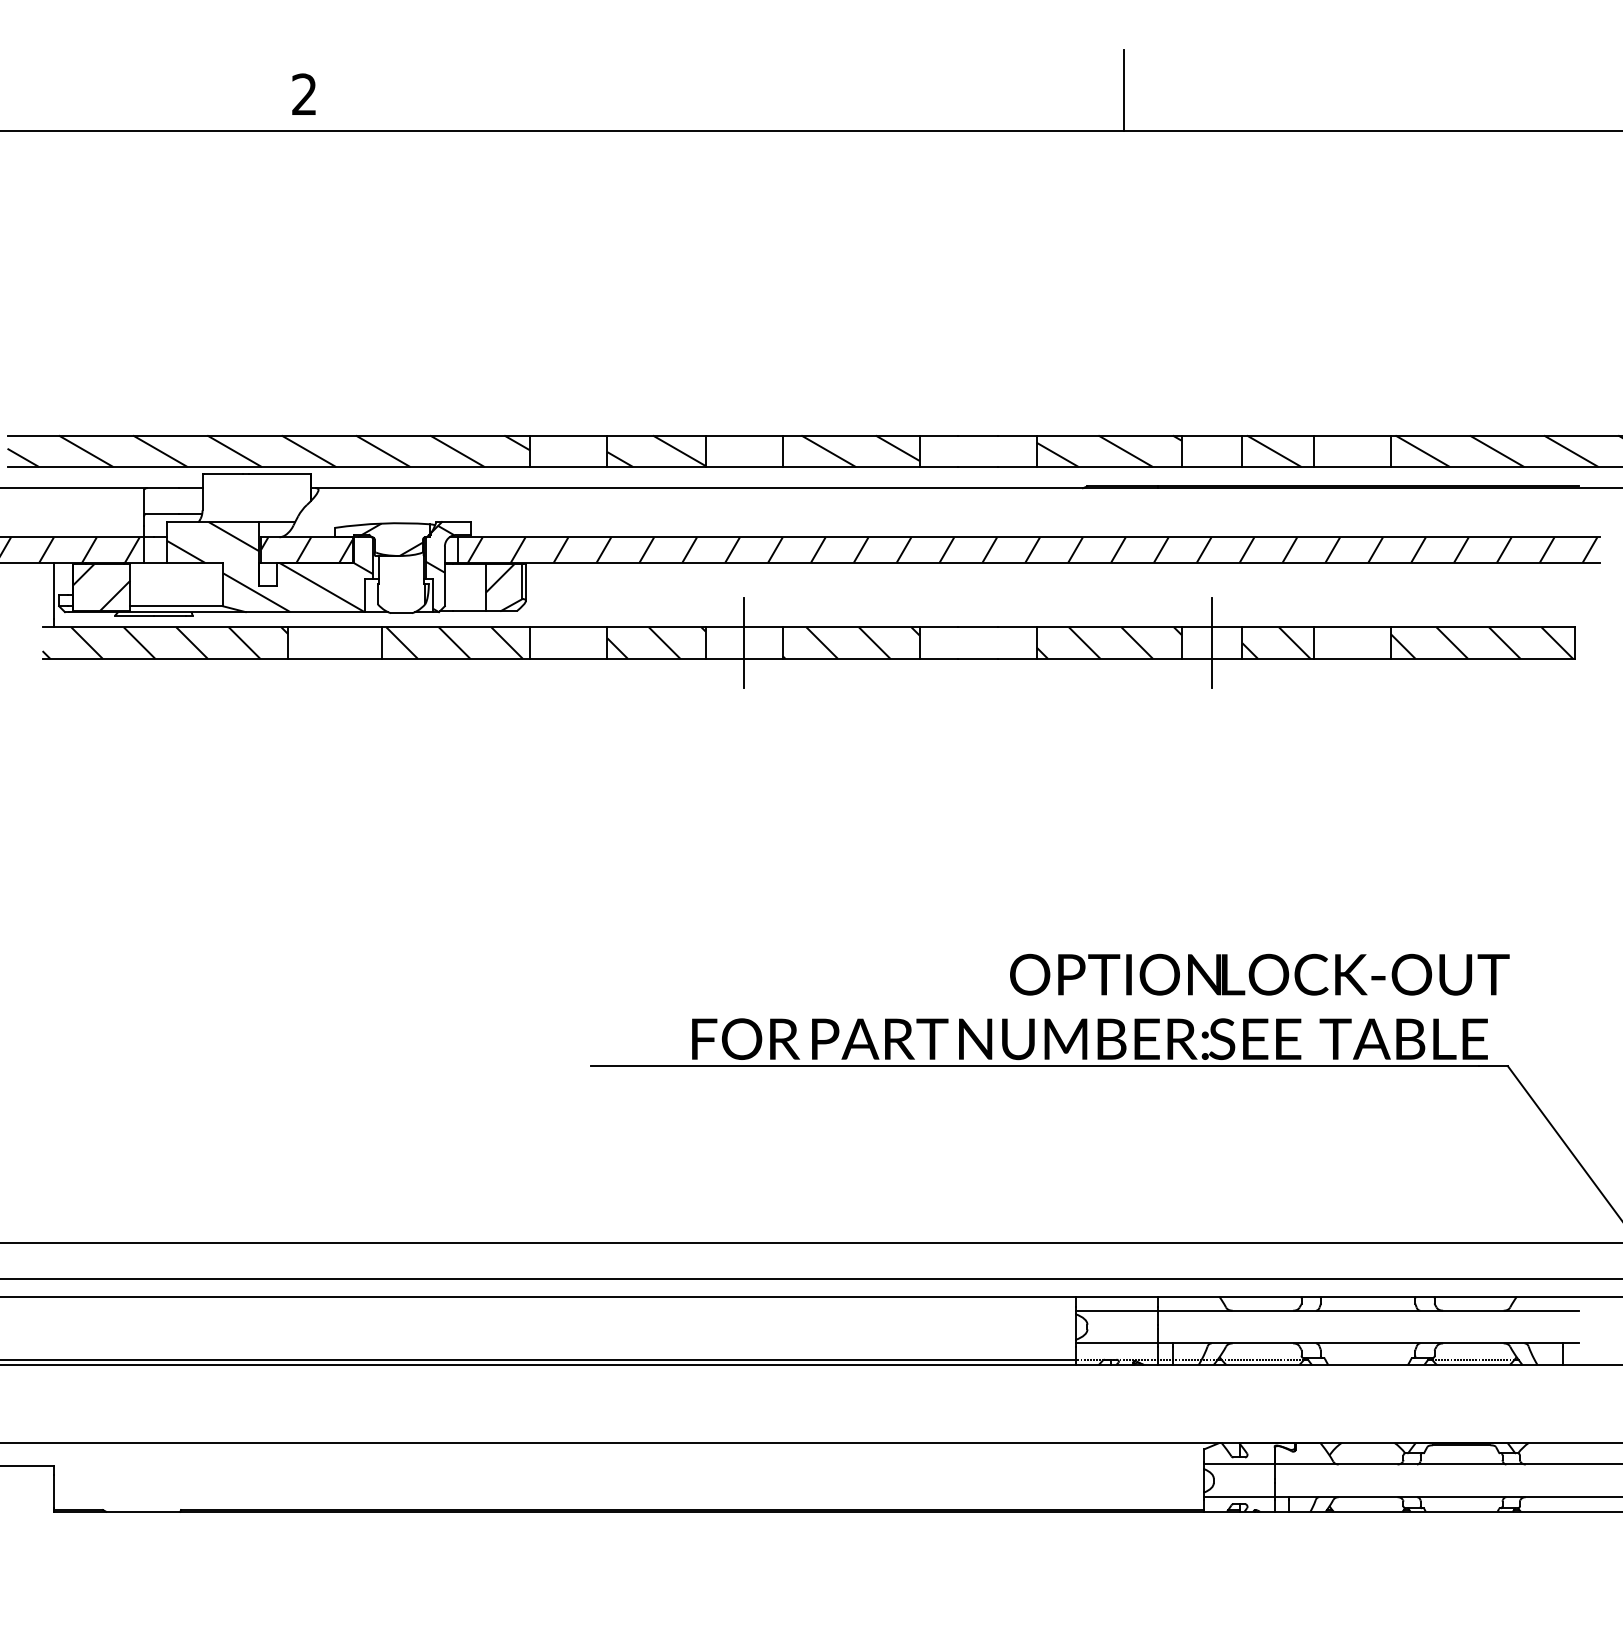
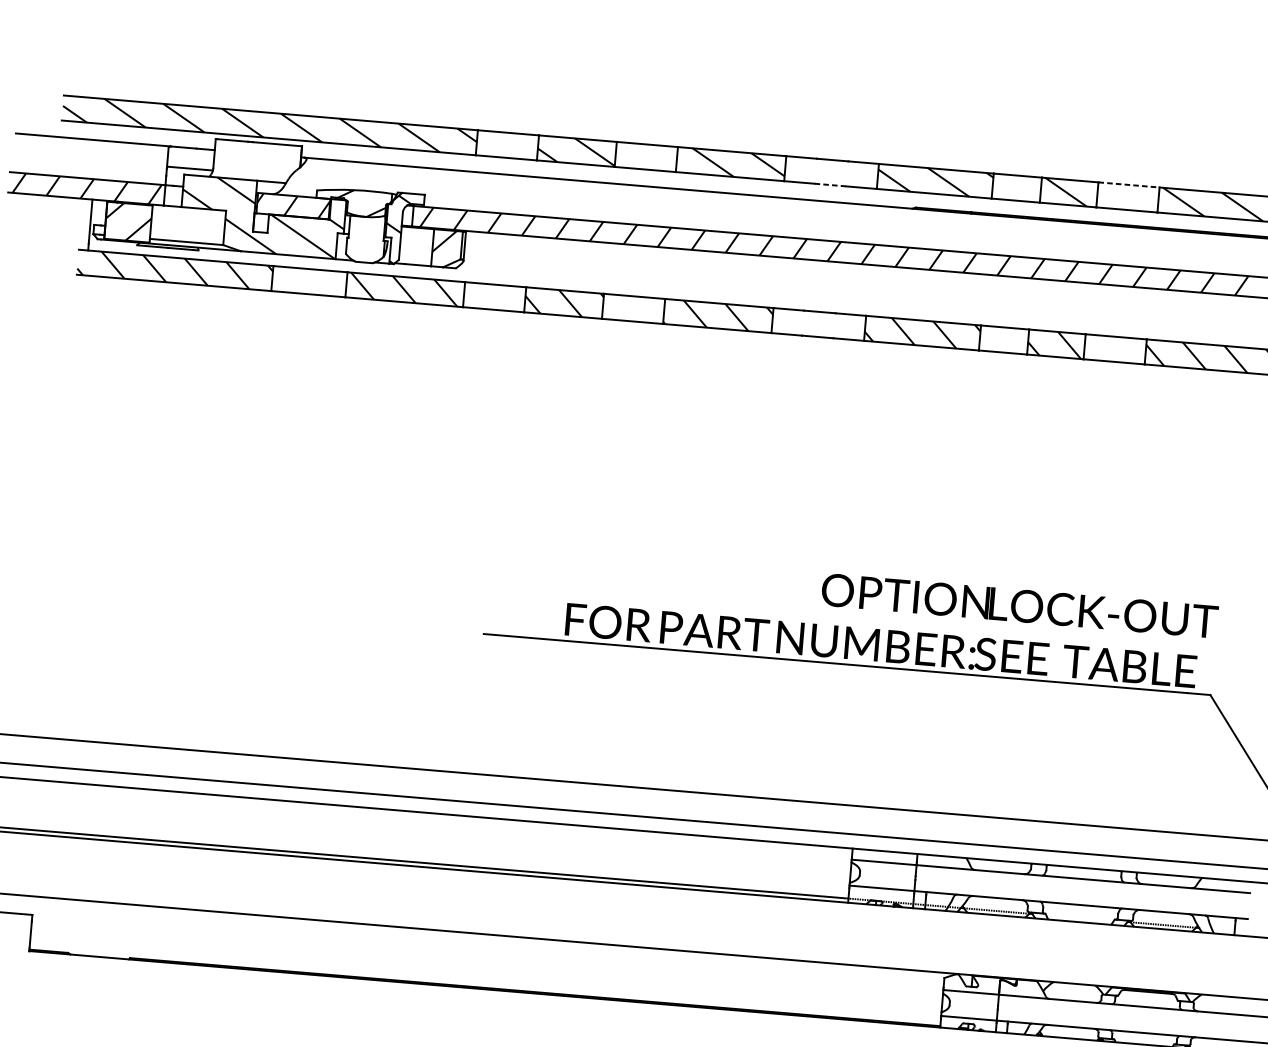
line: (1352, 435) -> (1129, 184), solid -> dashed
line: (978, 467) -> (830, 185), solid -> dashed
line: (744, 643) -> (633, 309), removed
line: (1212, 643) -> (1004, 340), removed

